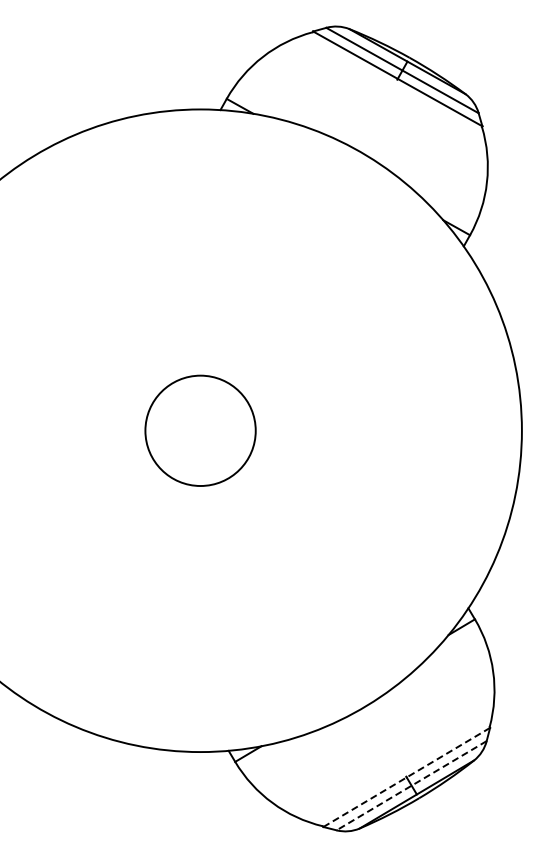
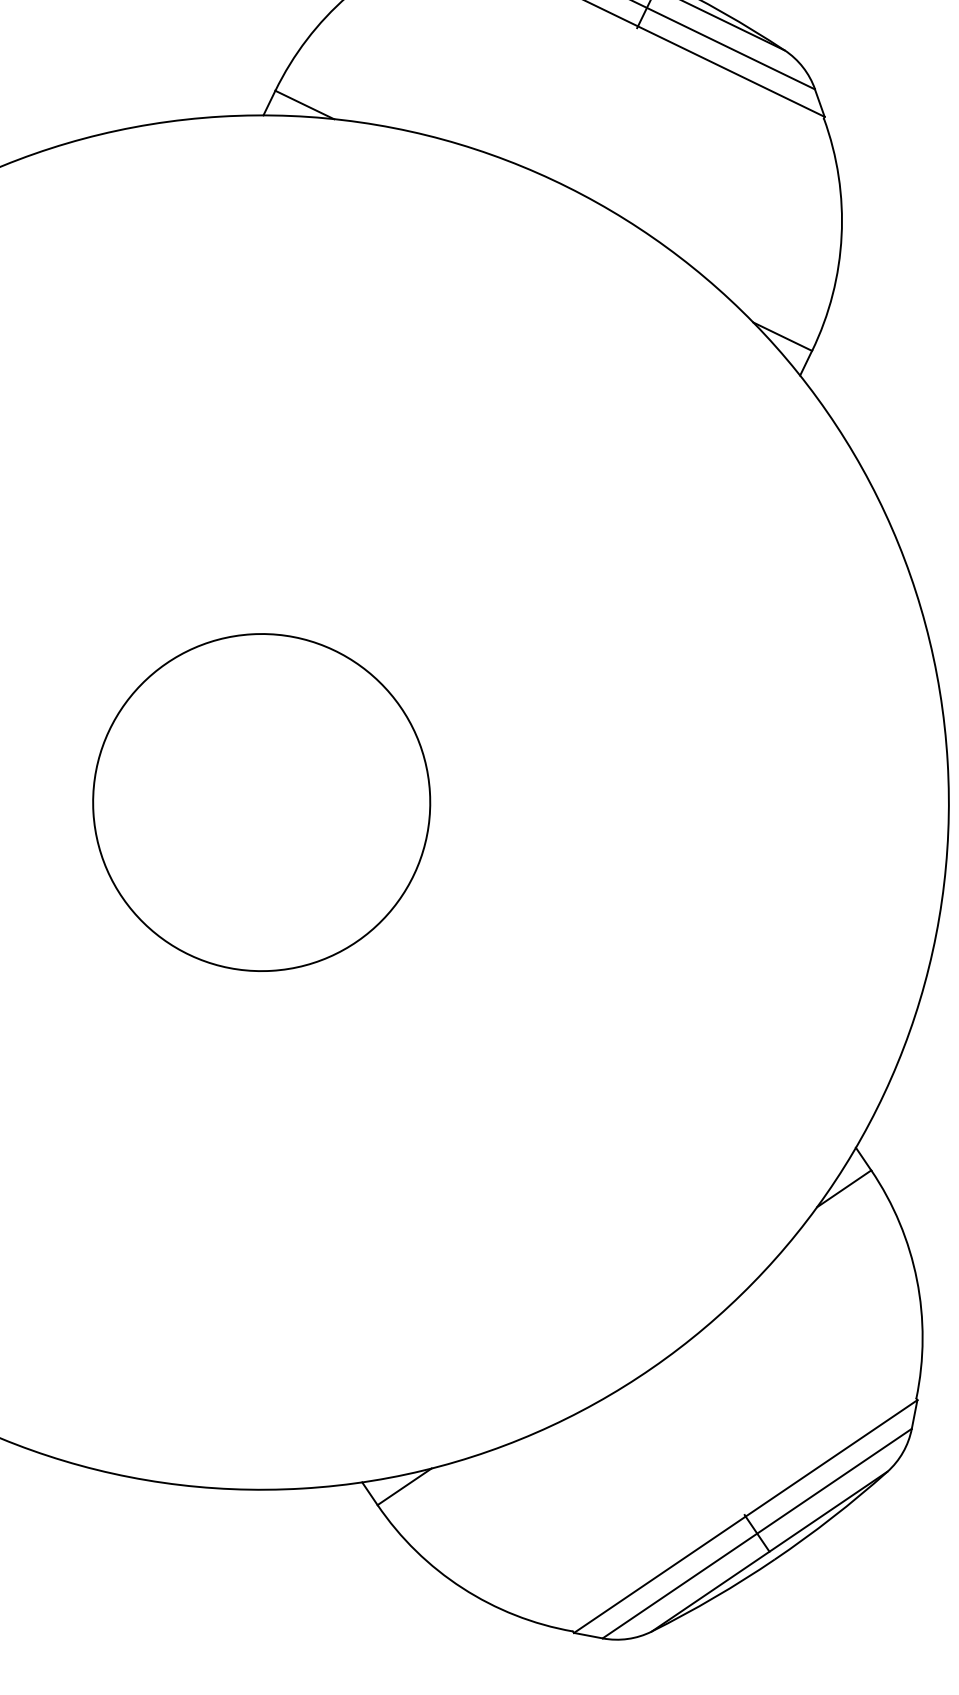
circle: (200, 430) -> (261, 802), size x1.43
line: (406, 777) -> (745, 1516), dashed -> solid
line: (411, 785) -> (756, 1533), dashed -> solid

